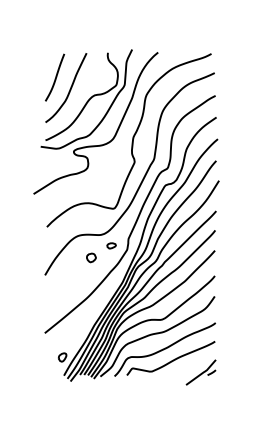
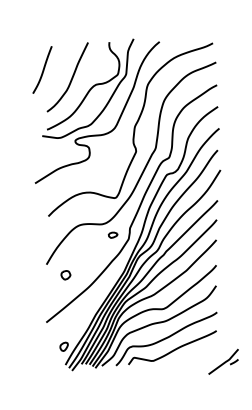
curve: (55, 77) -> (43, 69), moved
part: (91, 257) -> (66, 274), moved
part: (200, 372) -> (223, 361), moved

